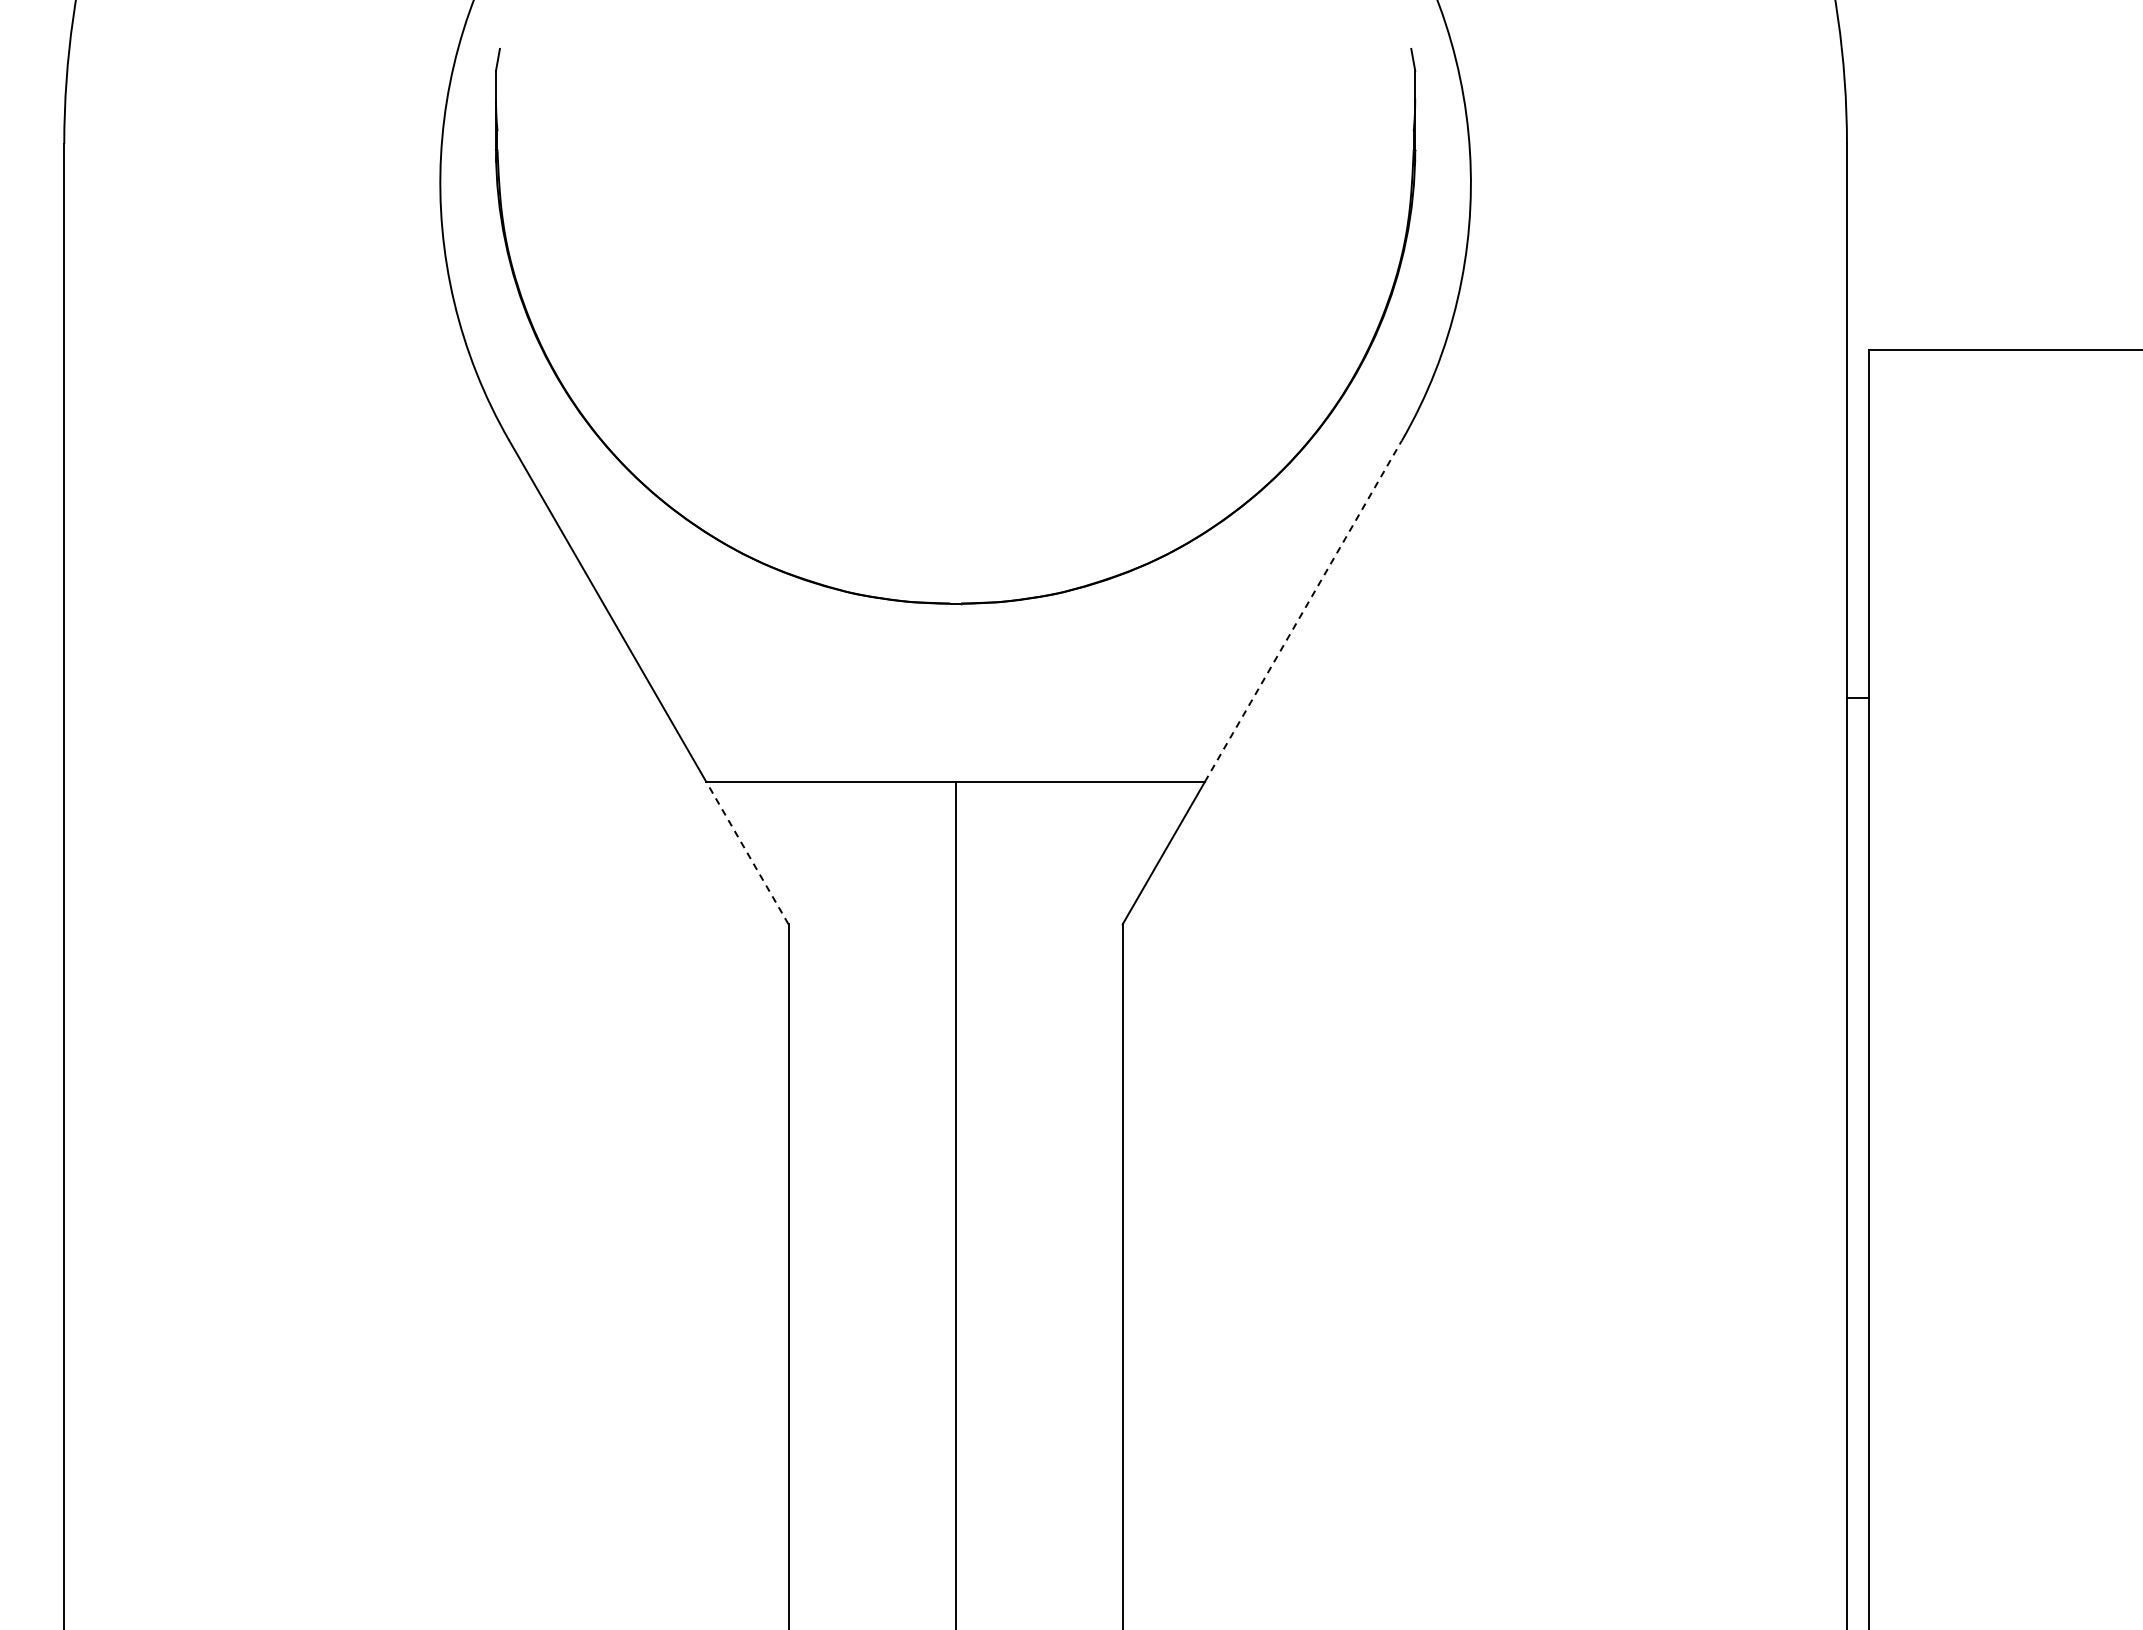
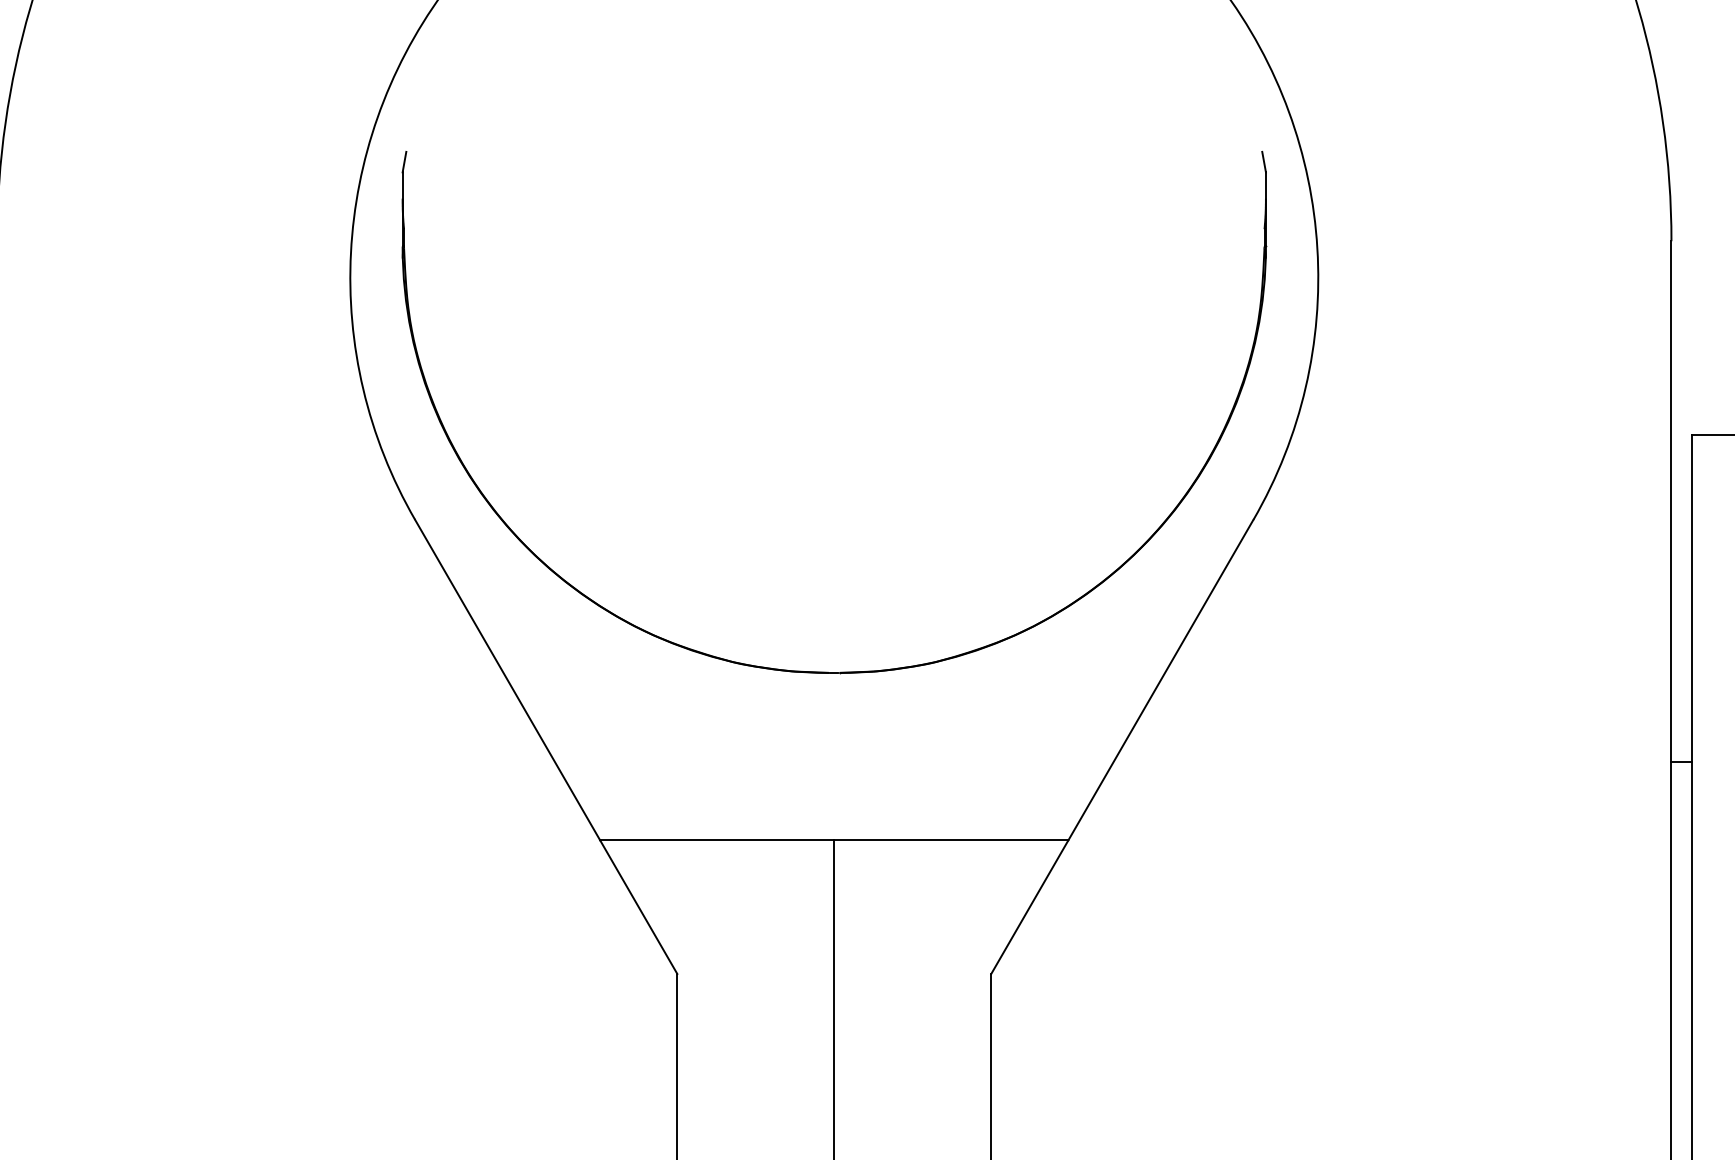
line: (1303, 611) -> (1161, 680), dashed -> solid
line: (747, 852) -> (638, 906), dashed -> solid

